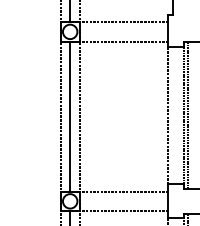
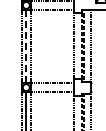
line: (70, 116) -> (26, 46), solid -> dashed

